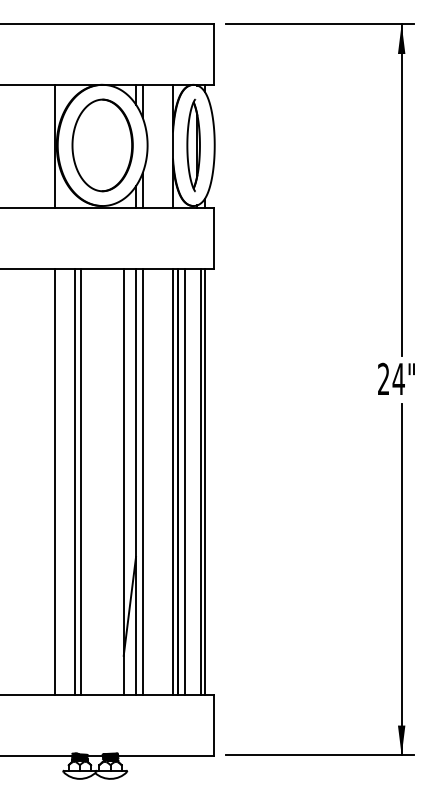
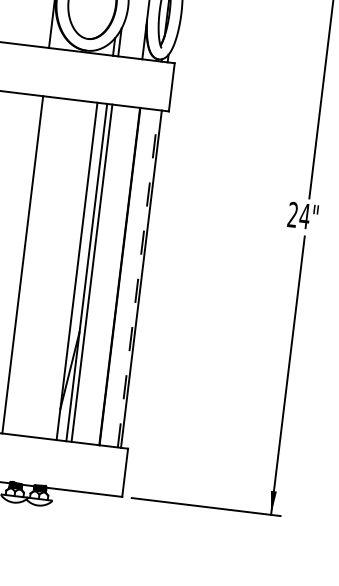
line: (75, 481) -> (38, 266), removed
line: (80, 481) -> (42, 266), removed
line: (173, 481) -> (116, 275), removed
line: (185, 481) -> (126, 277), removed
line: (200, 481) -> (137, 278), solid -> dashed

